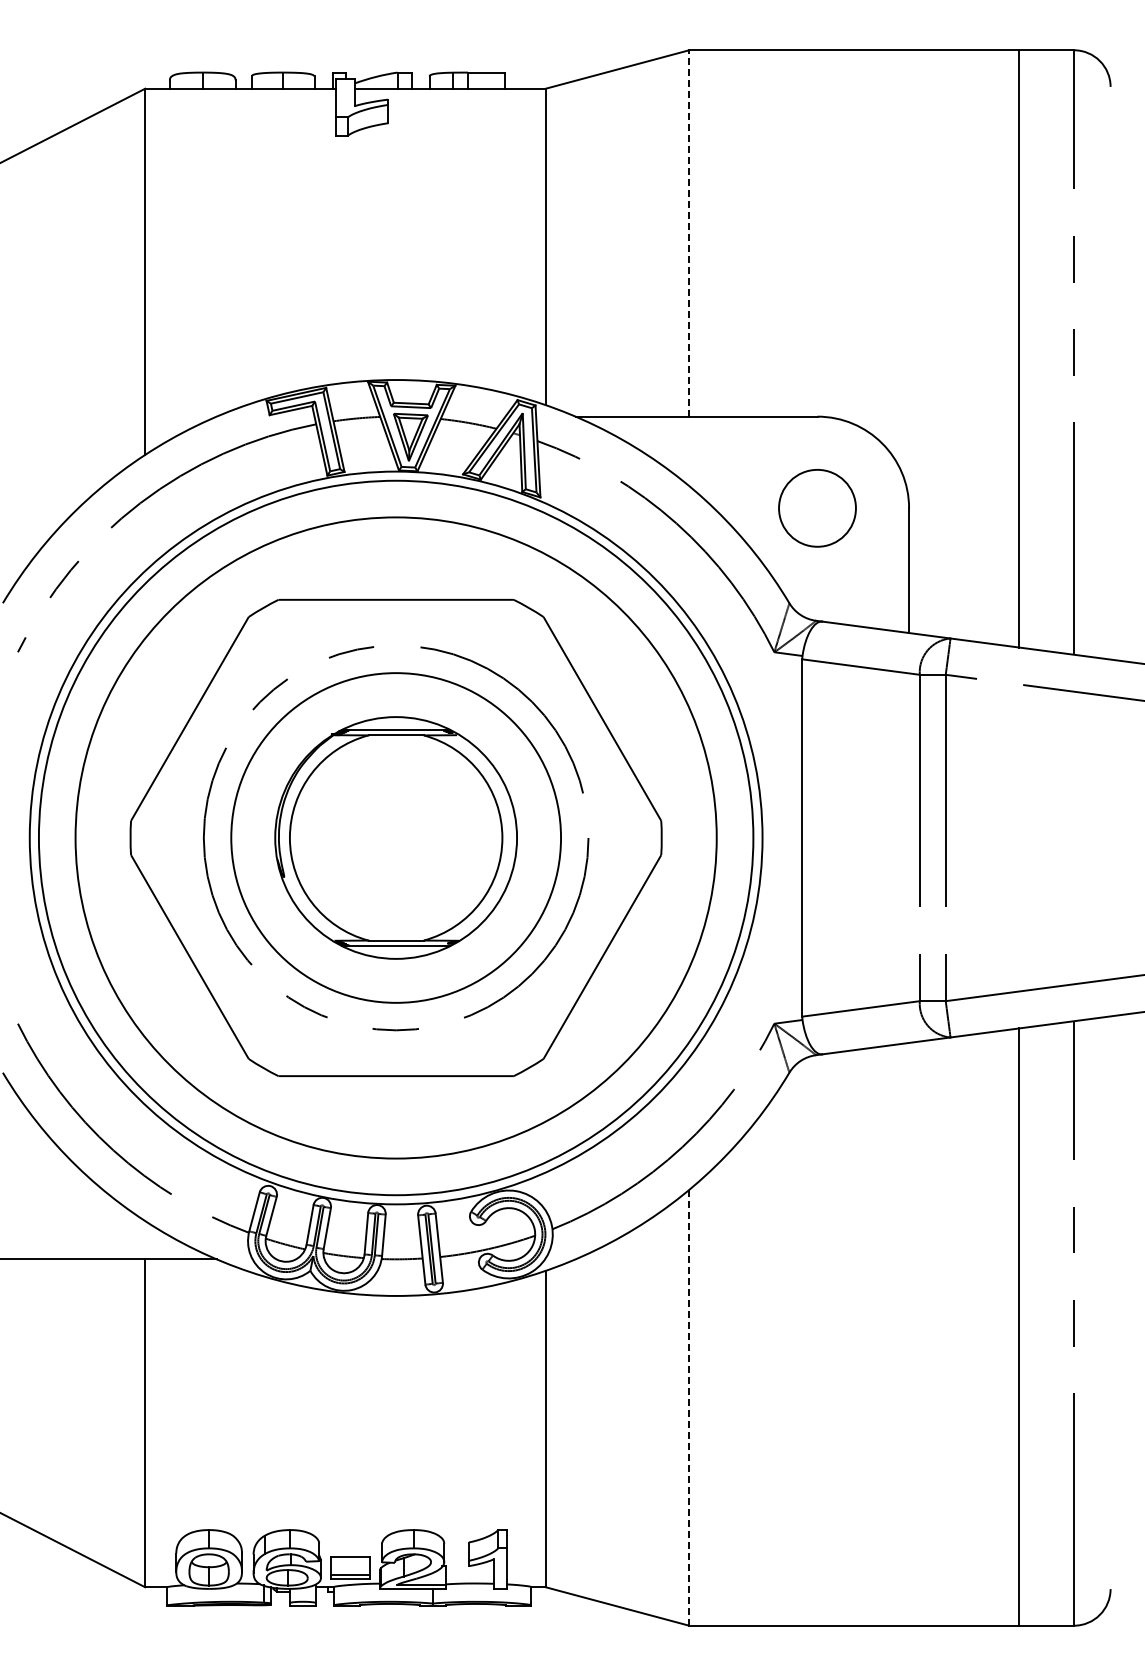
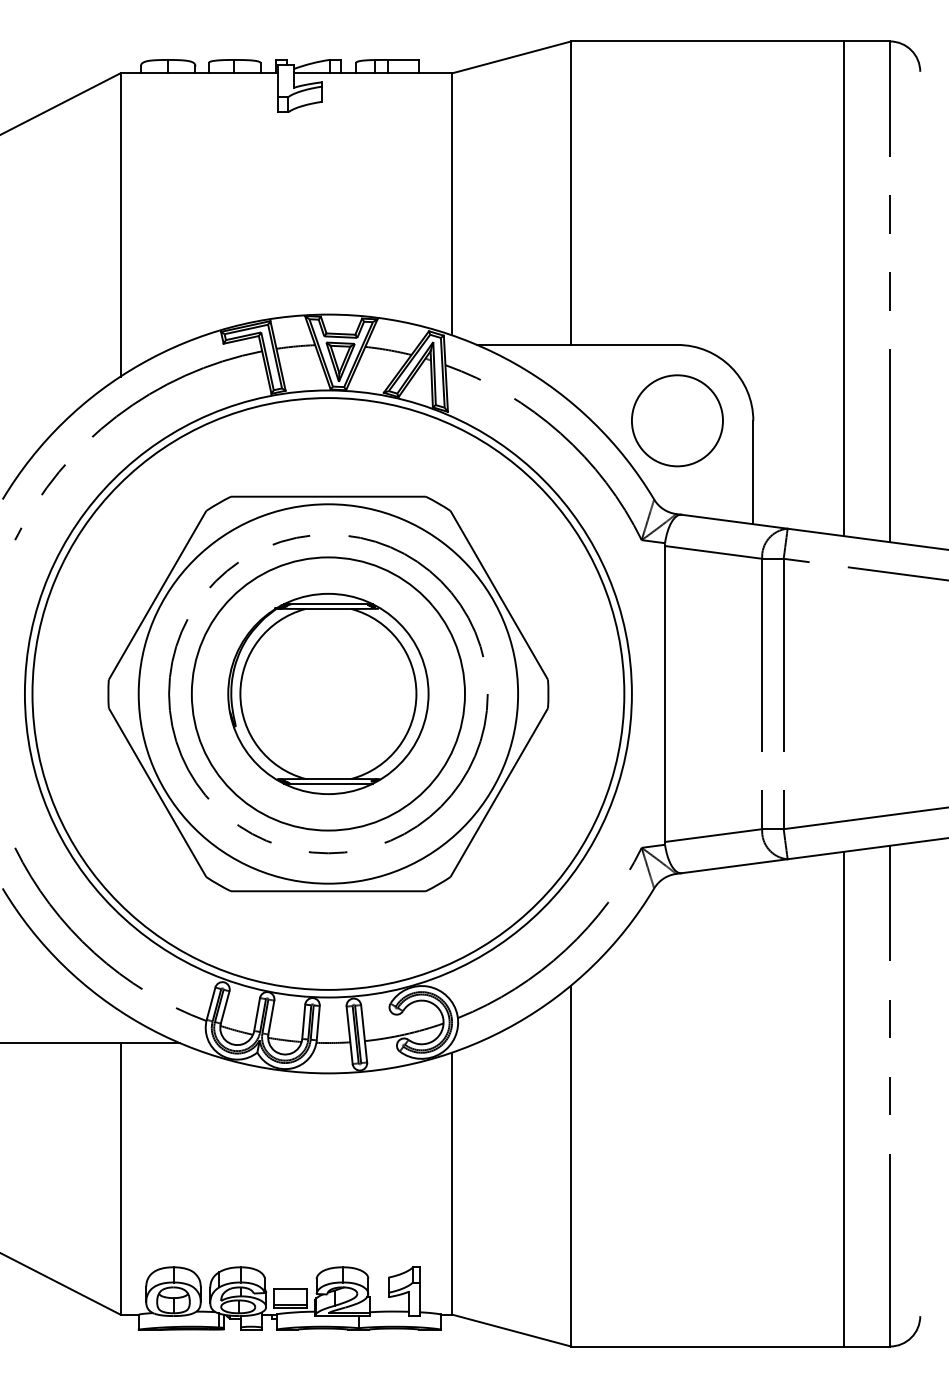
line: (689, 232) -> (571, 192), dashed -> solid
circle: (817, 508) -> (677, 421), size x1.43
circle: (396, 837) -> (328, 693), size x0.71
line: (689, 1407) -> (571, 1165), dashed -> solid

